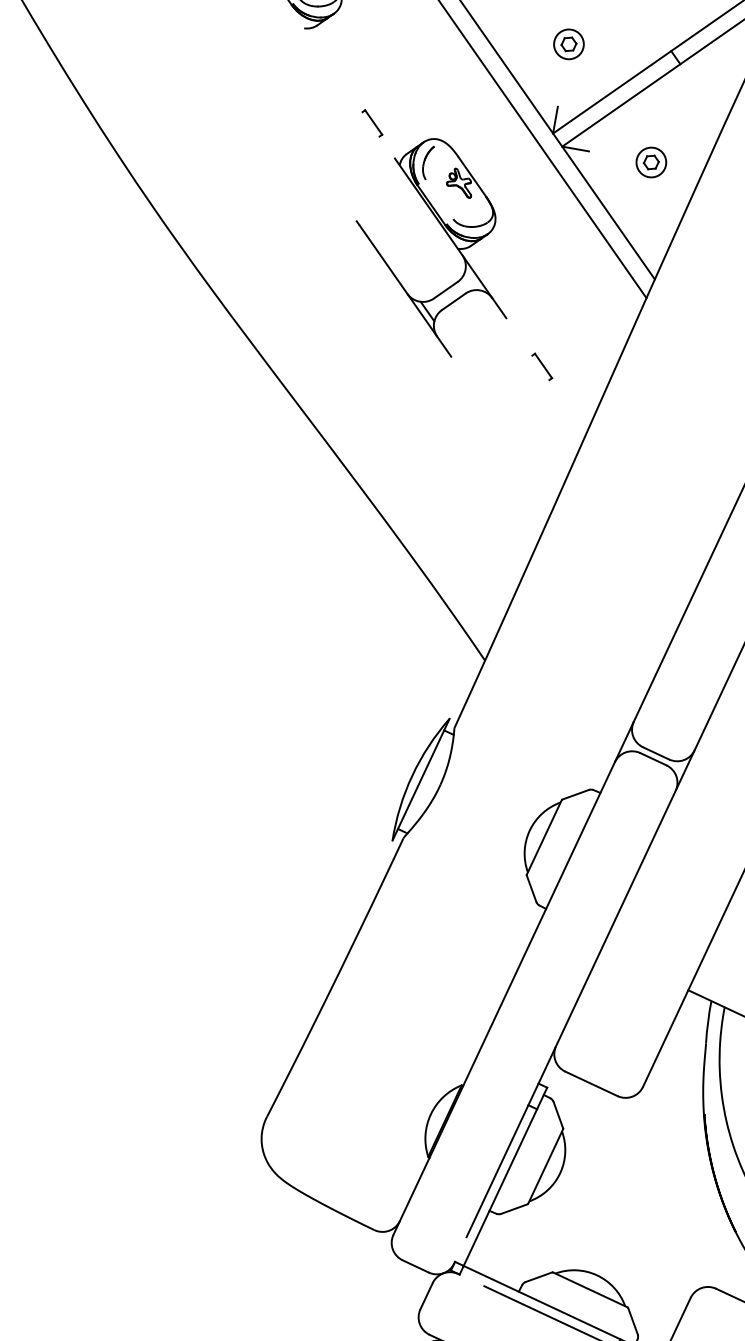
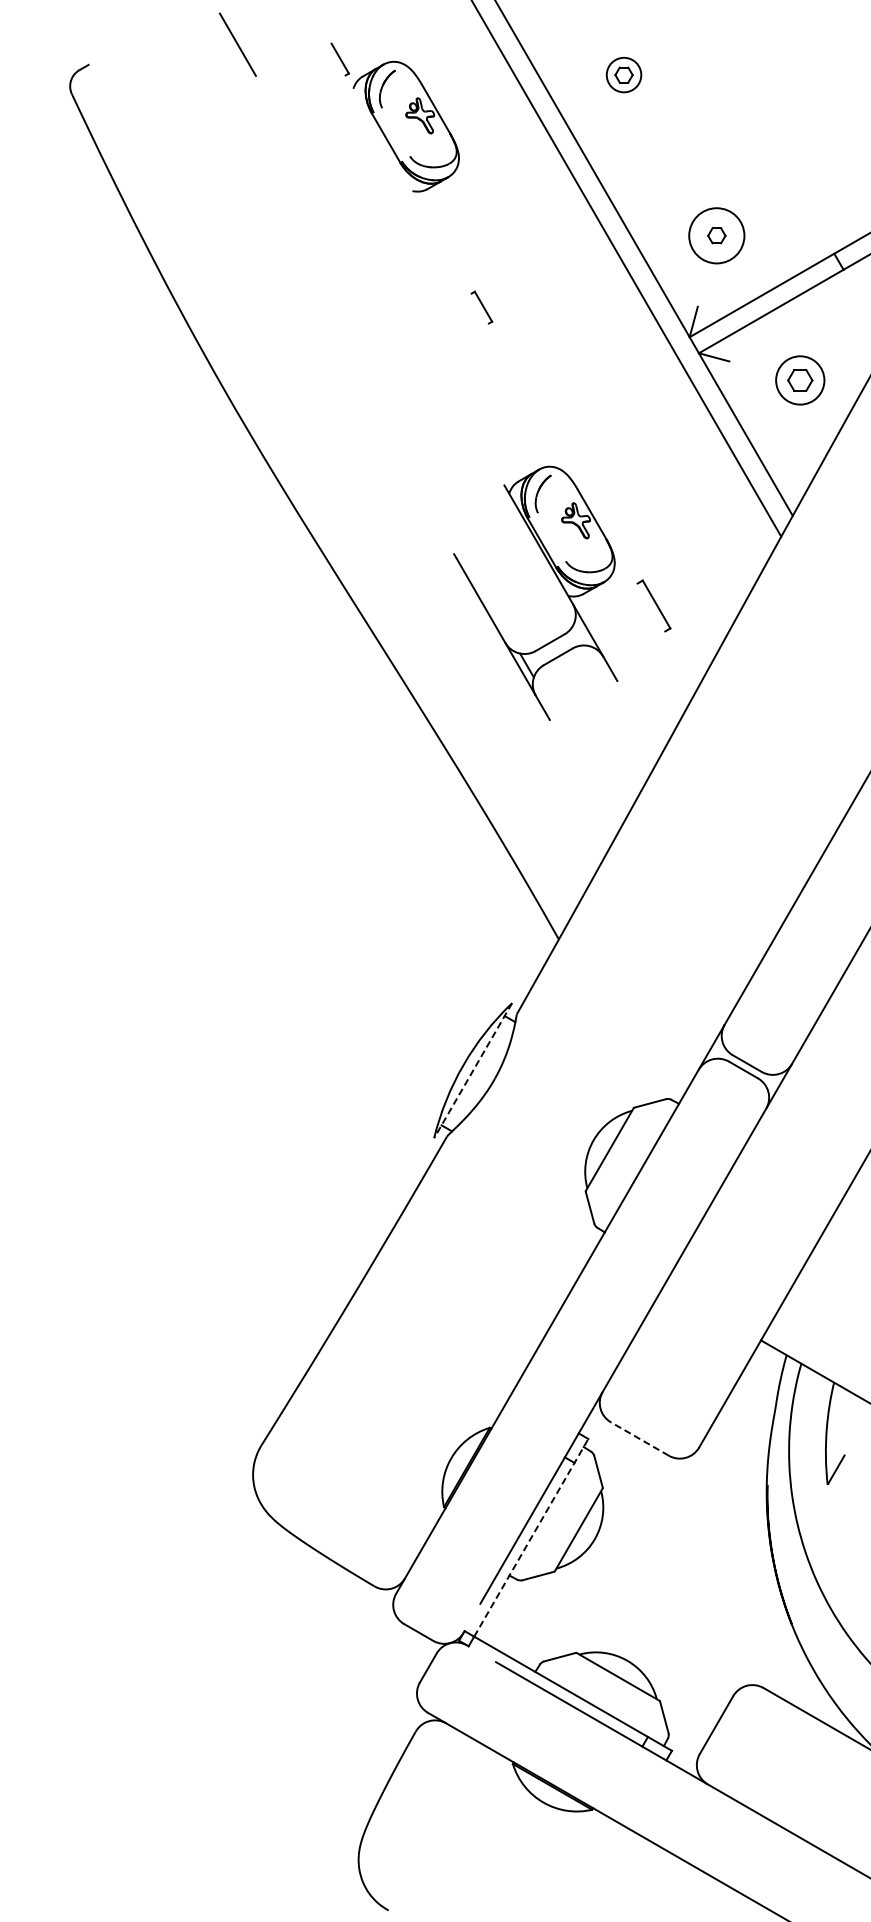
circle: (568, 44) -> (716, 235), size x1.6
part: (651, 162) -> (800, 380), size x1.4
part: (448, 237) -> (558, 581), moved
part: (541, 366) -> (653, 605), size x1.6
line: (421, 779) -> (473, 1070), solid -> dashed
line: (591, 1083) -> (639, 1438), solid -> dashed
line: (505, 1176) -> (531, 1537), solid -> dashed

